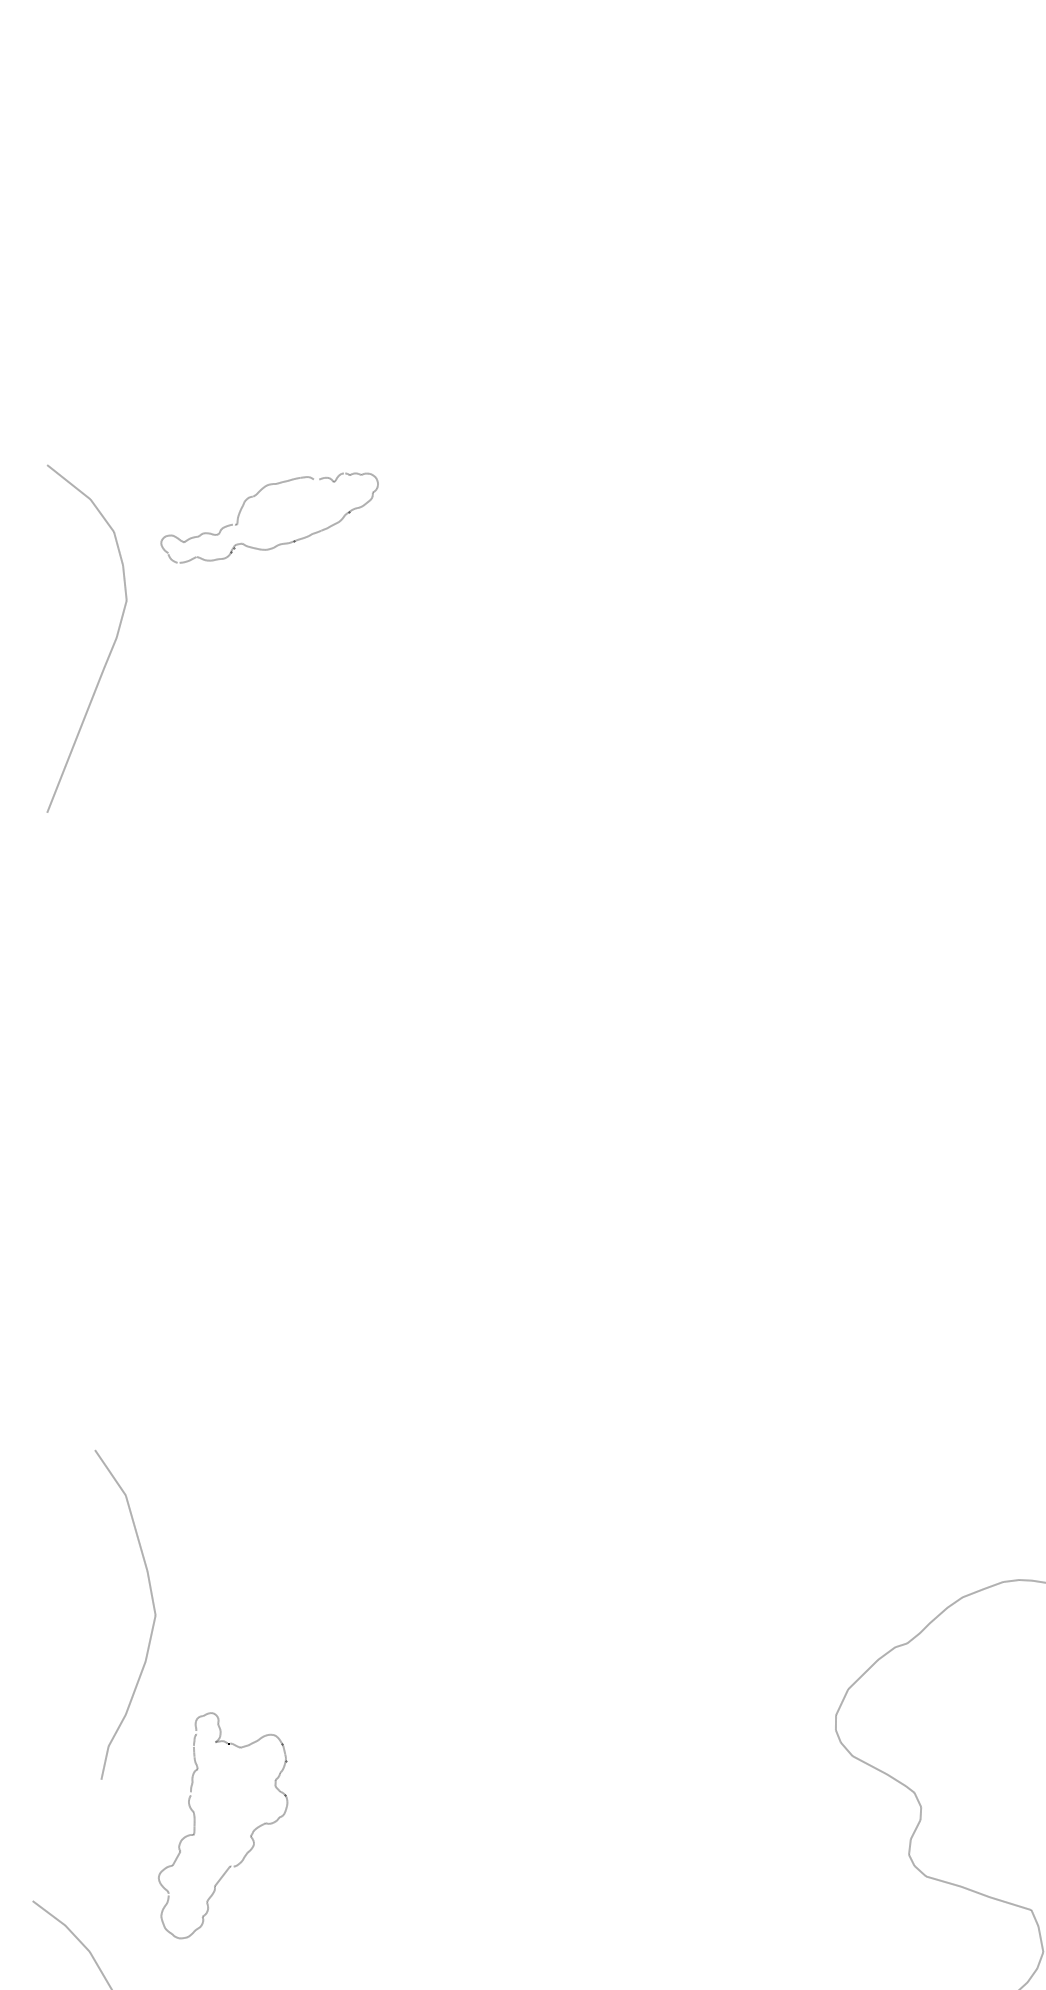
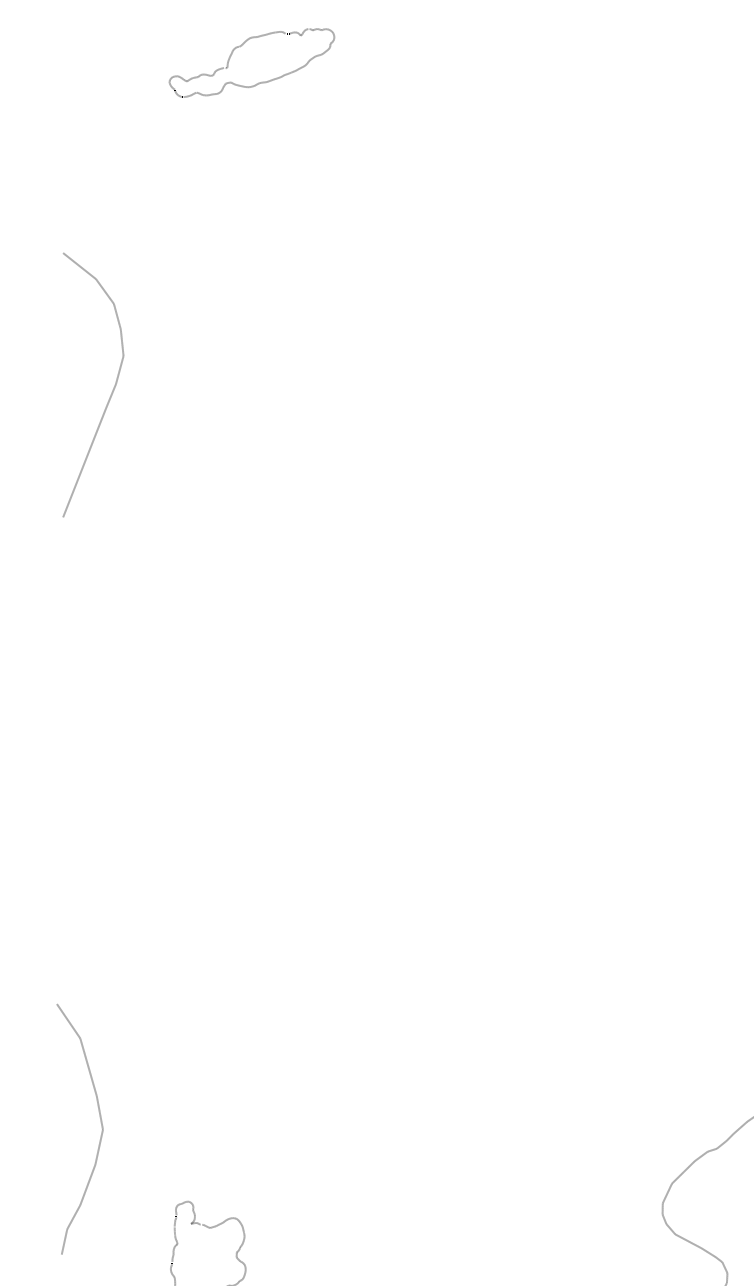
part: (255, 496) -> (241, 46), moved
curve: (153, 1609) -> (101, 1125), moved

